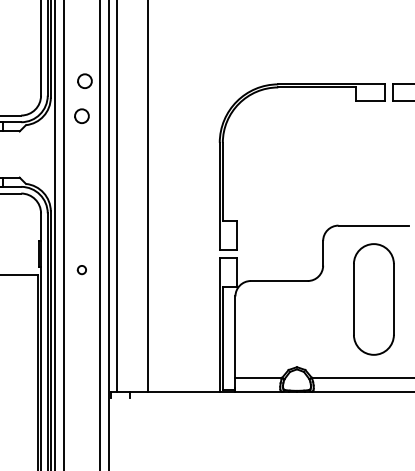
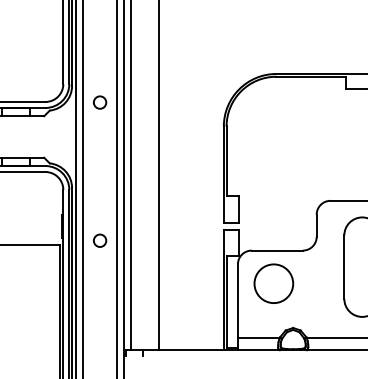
circle: (84, 80) -> (102, 70), removed
circle: (81, 269) -> (99, 240), size x1.67
circle: (275, 317) -> (273, 283), added

